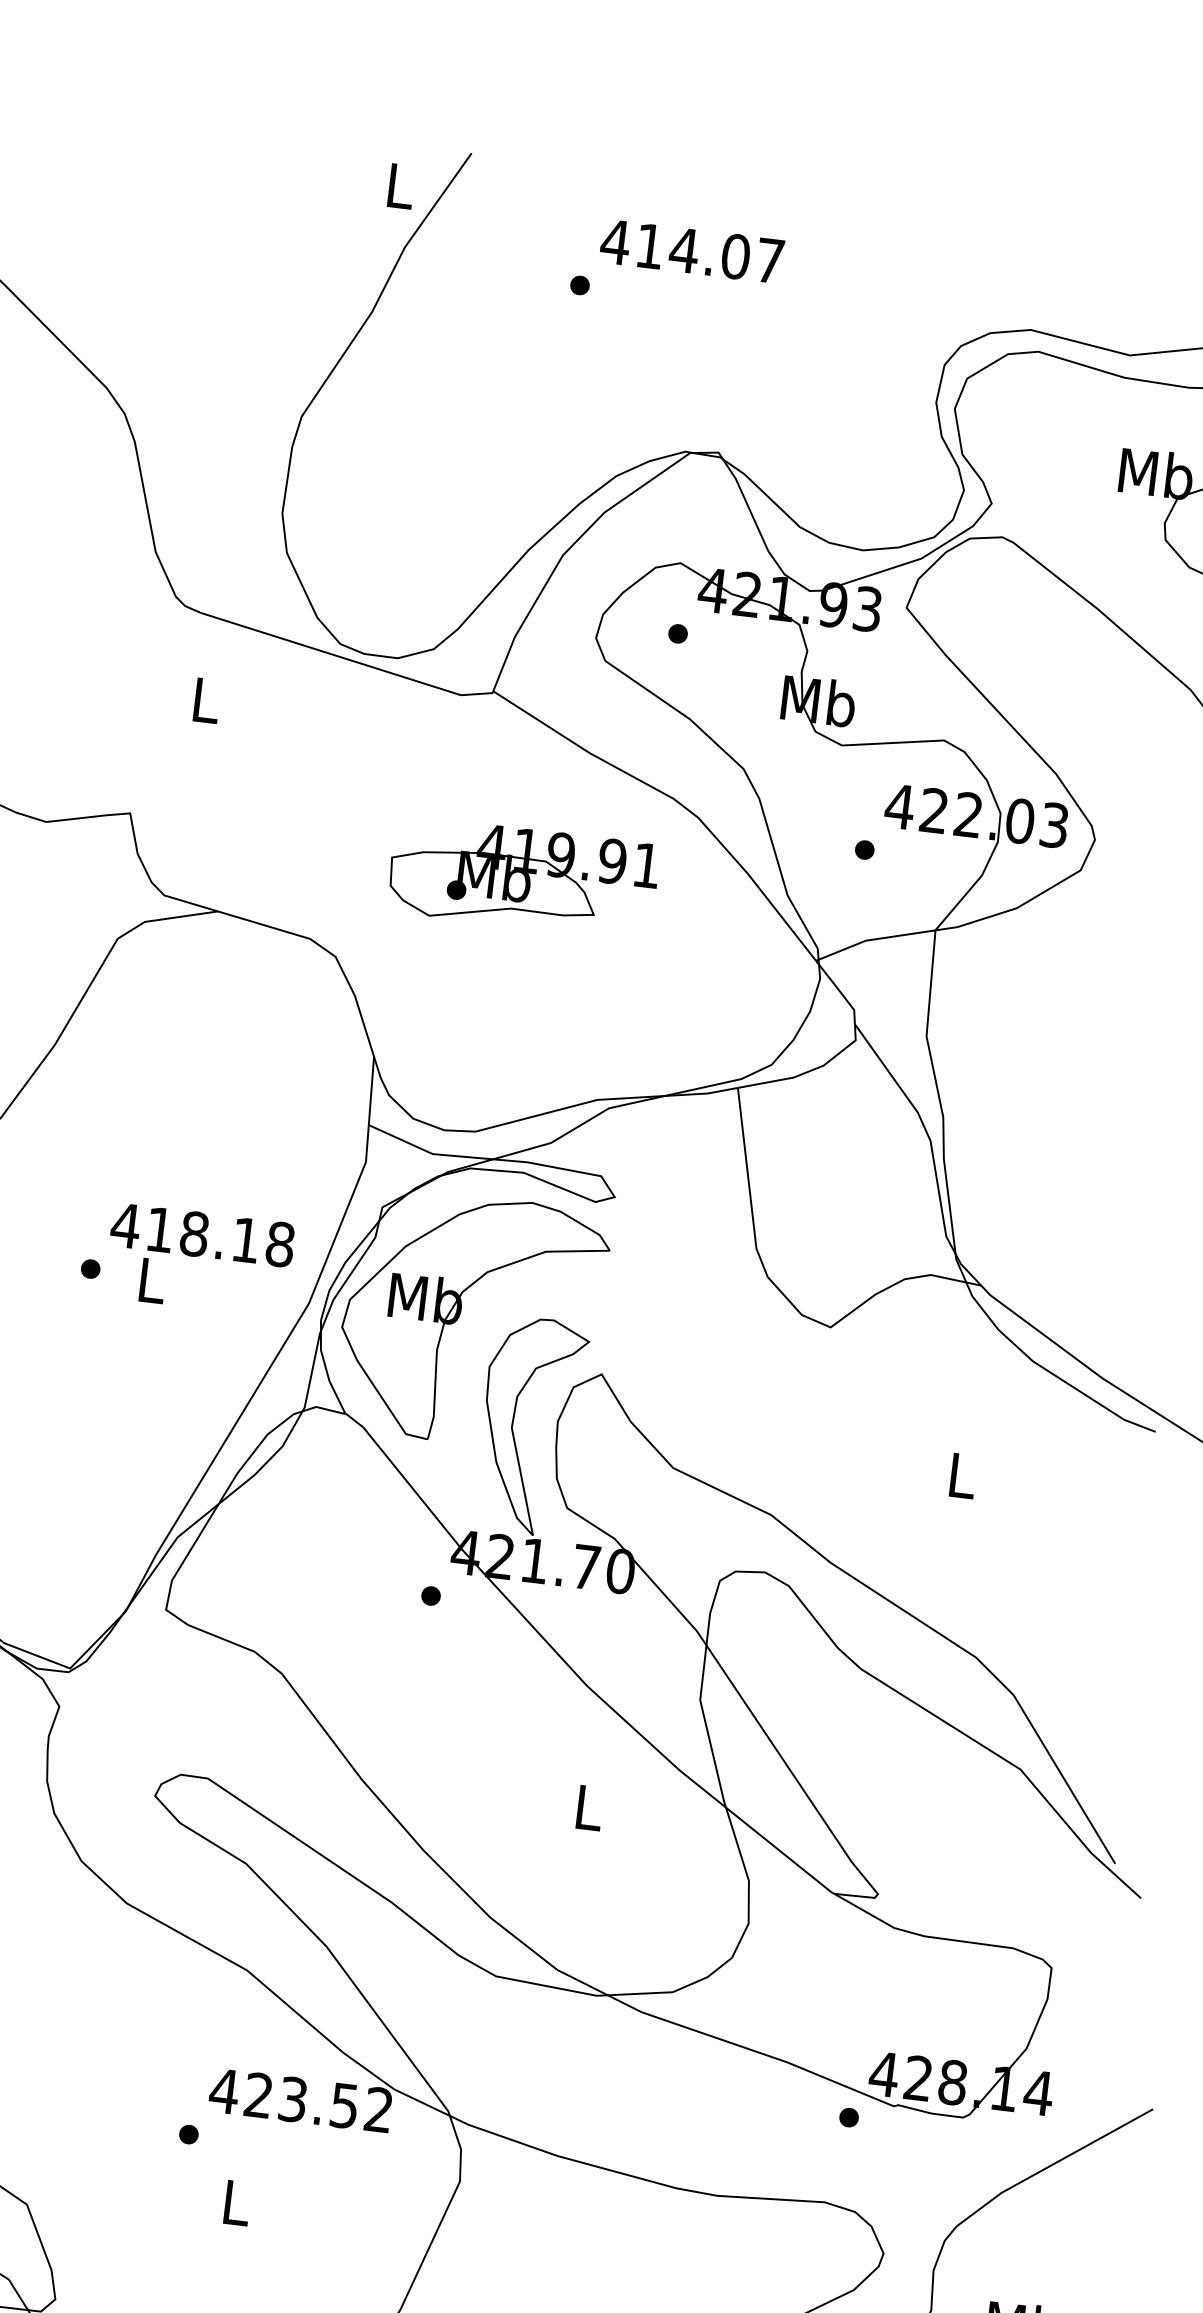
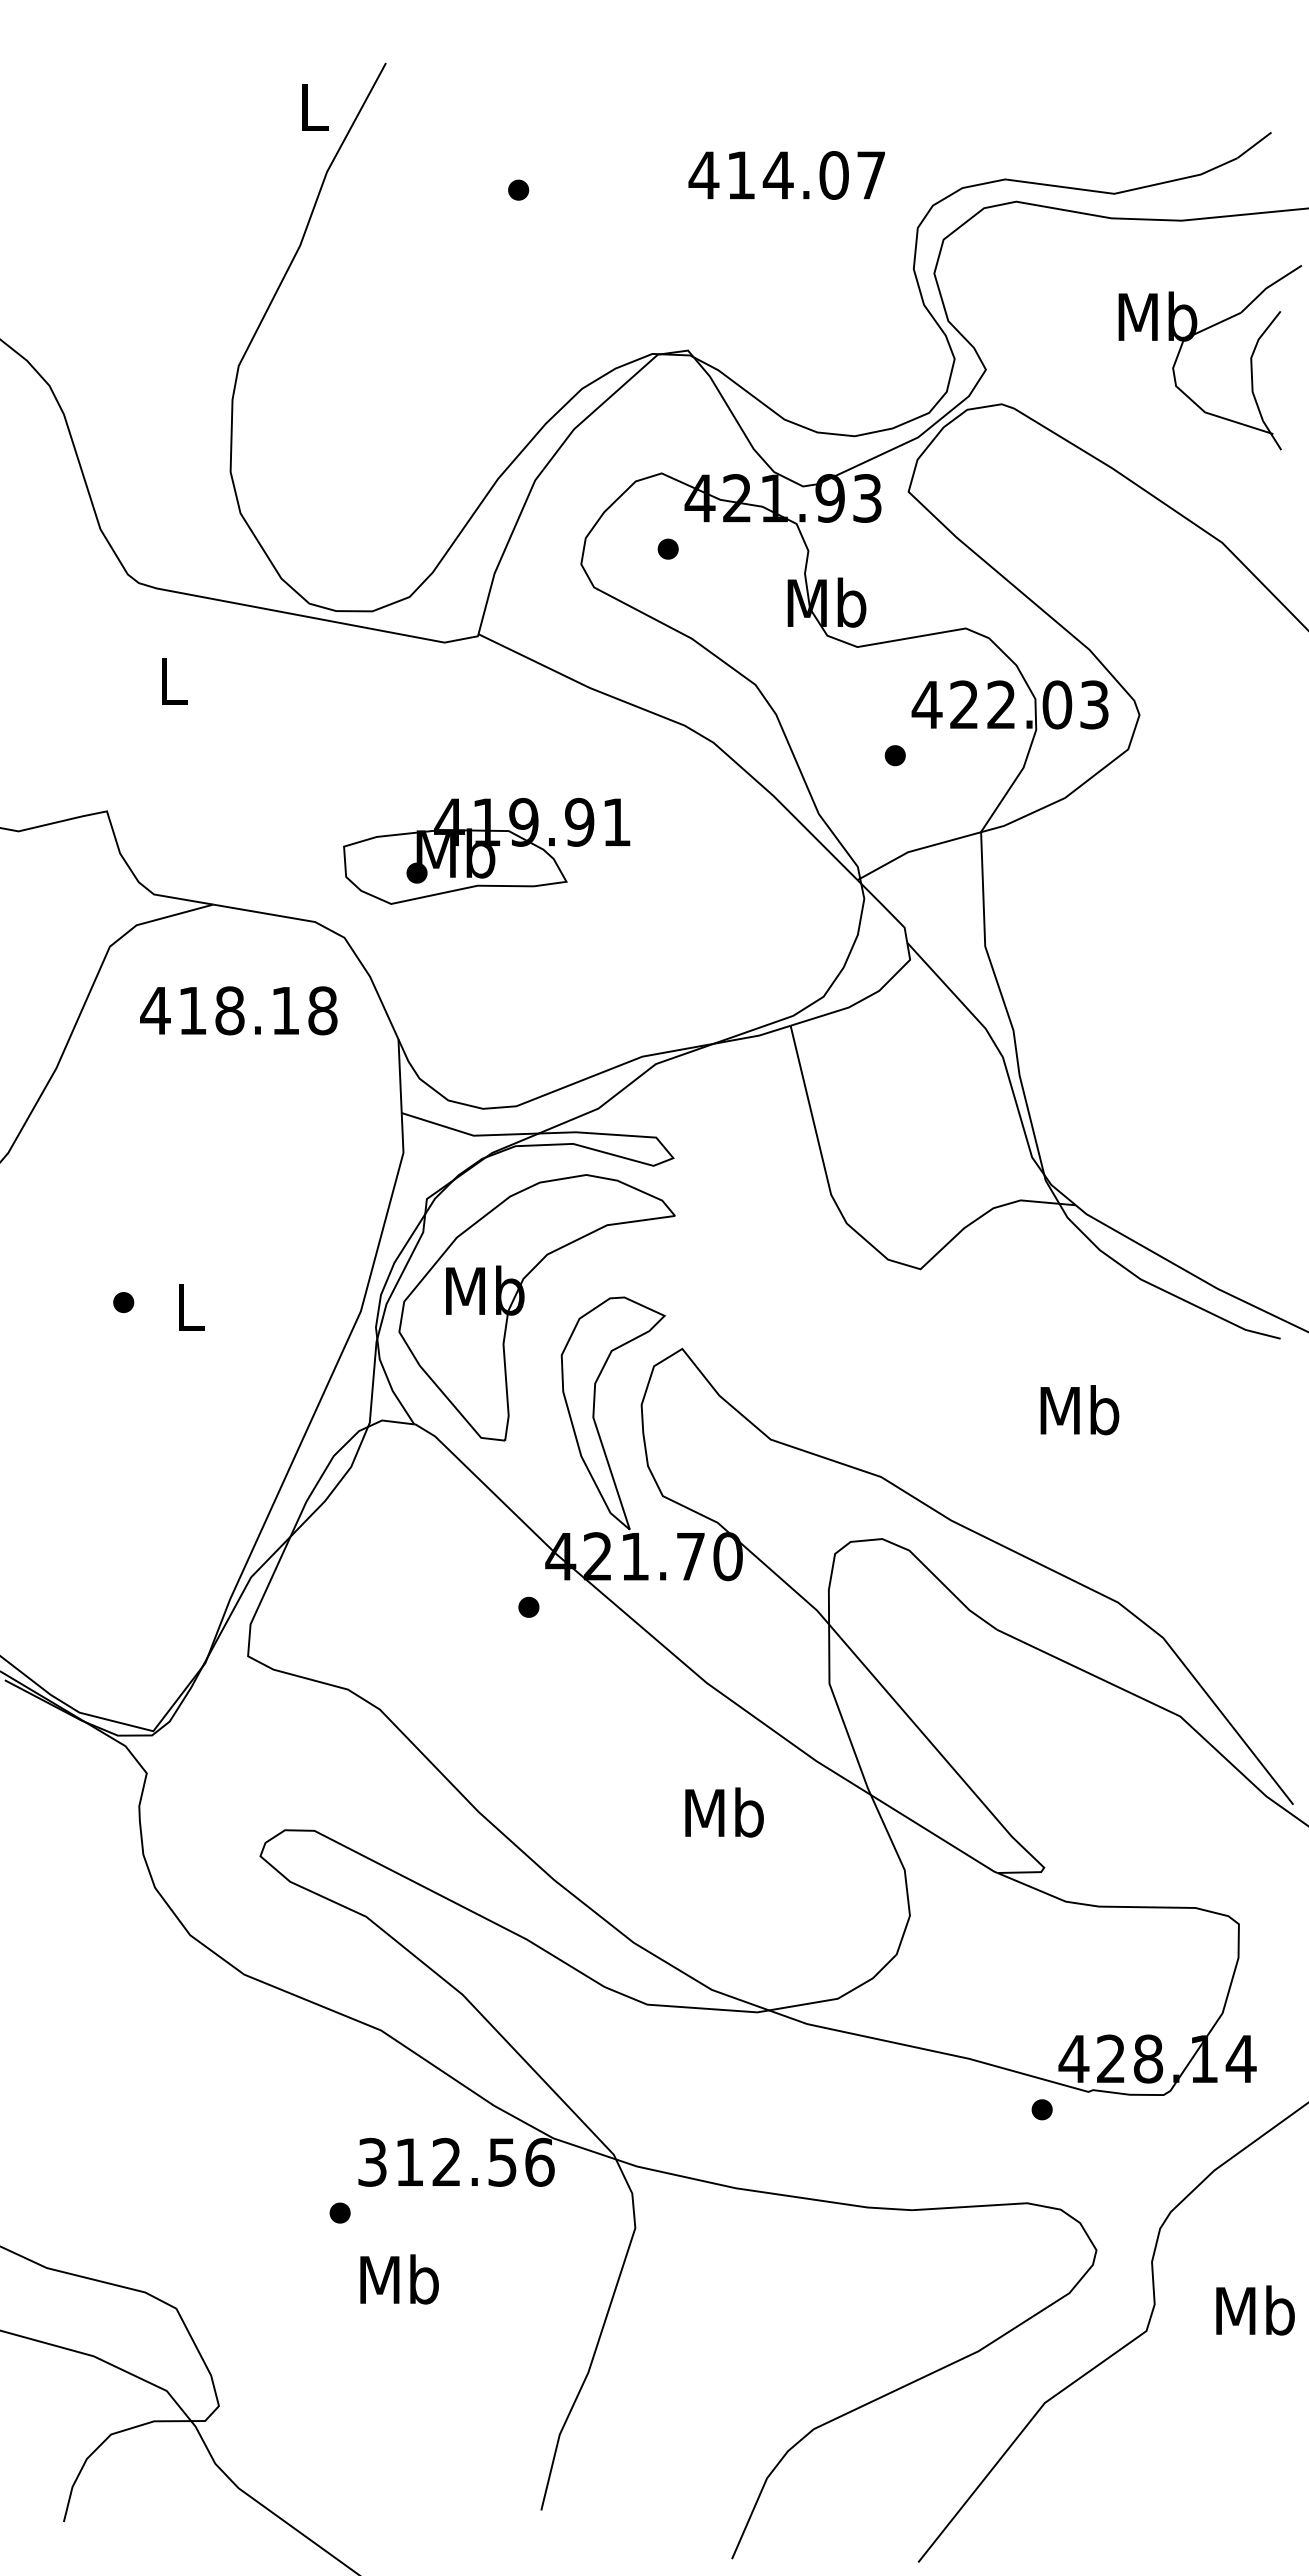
text: (691, 251) -> (786, 175), moved
part: (523, 877) -> (486, 851), moved
text: (202, 1234) -> (238, 1010), moved
text: (961, 1475) -> (1079, 1410), L -> Mb
text: (588, 1807) -> (724, 1812), L -> Mb
text: (301, 2099) -> (455, 2161), 423.52 -> 312.56
text: (236, 2202) -> (399, 2279), L -> Mb

